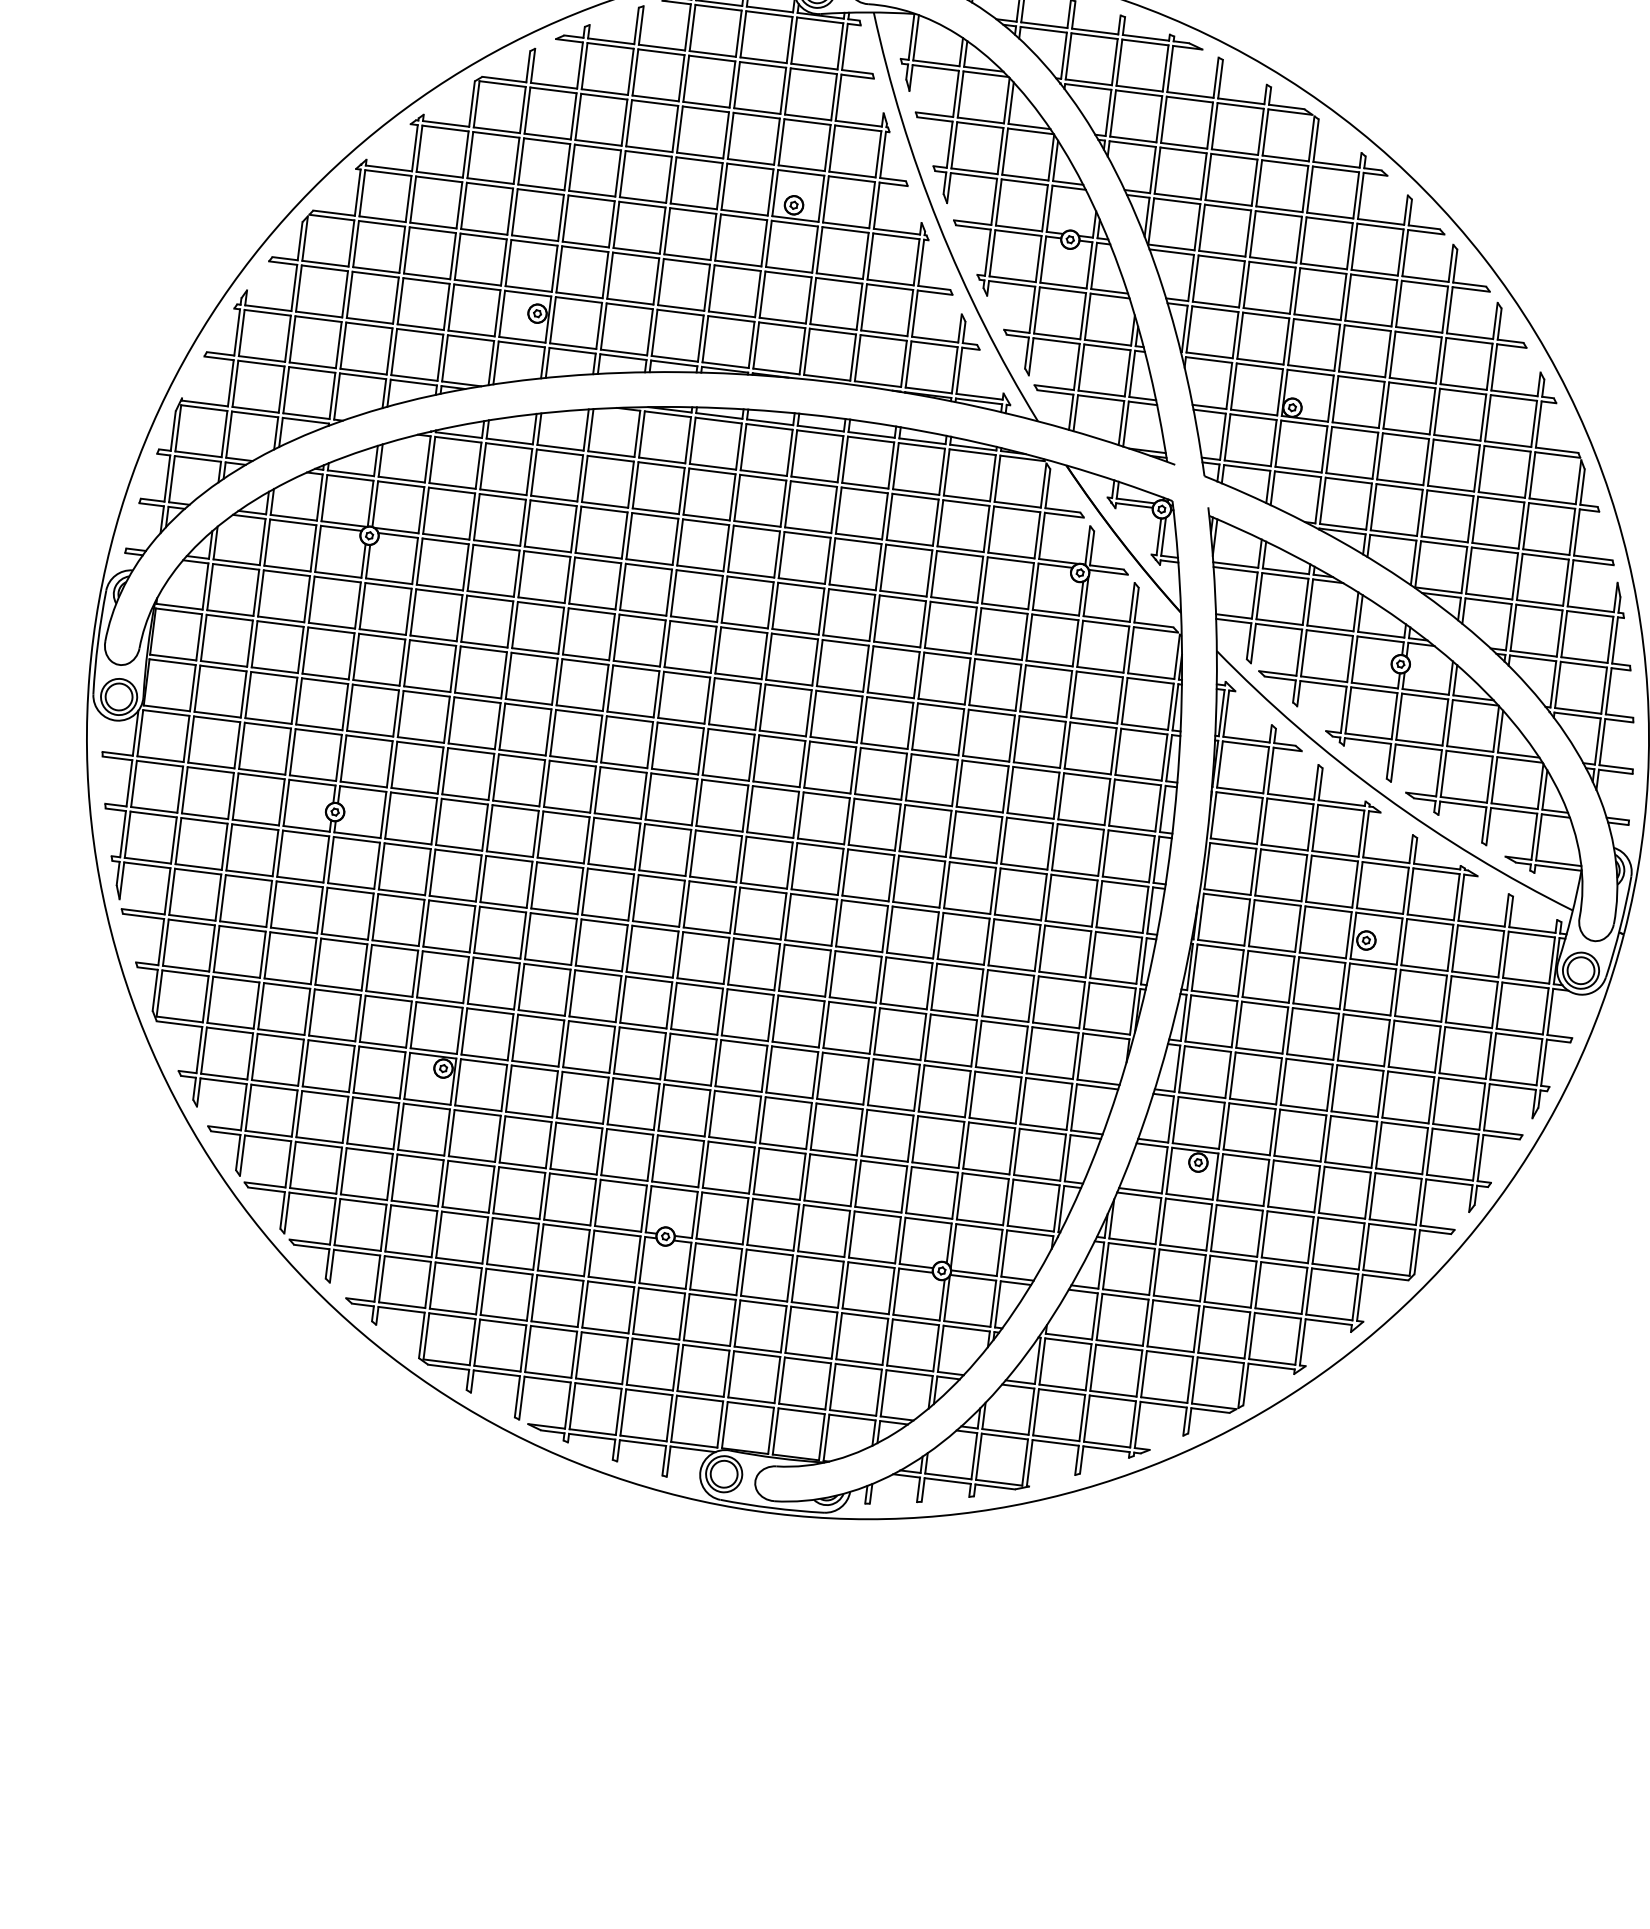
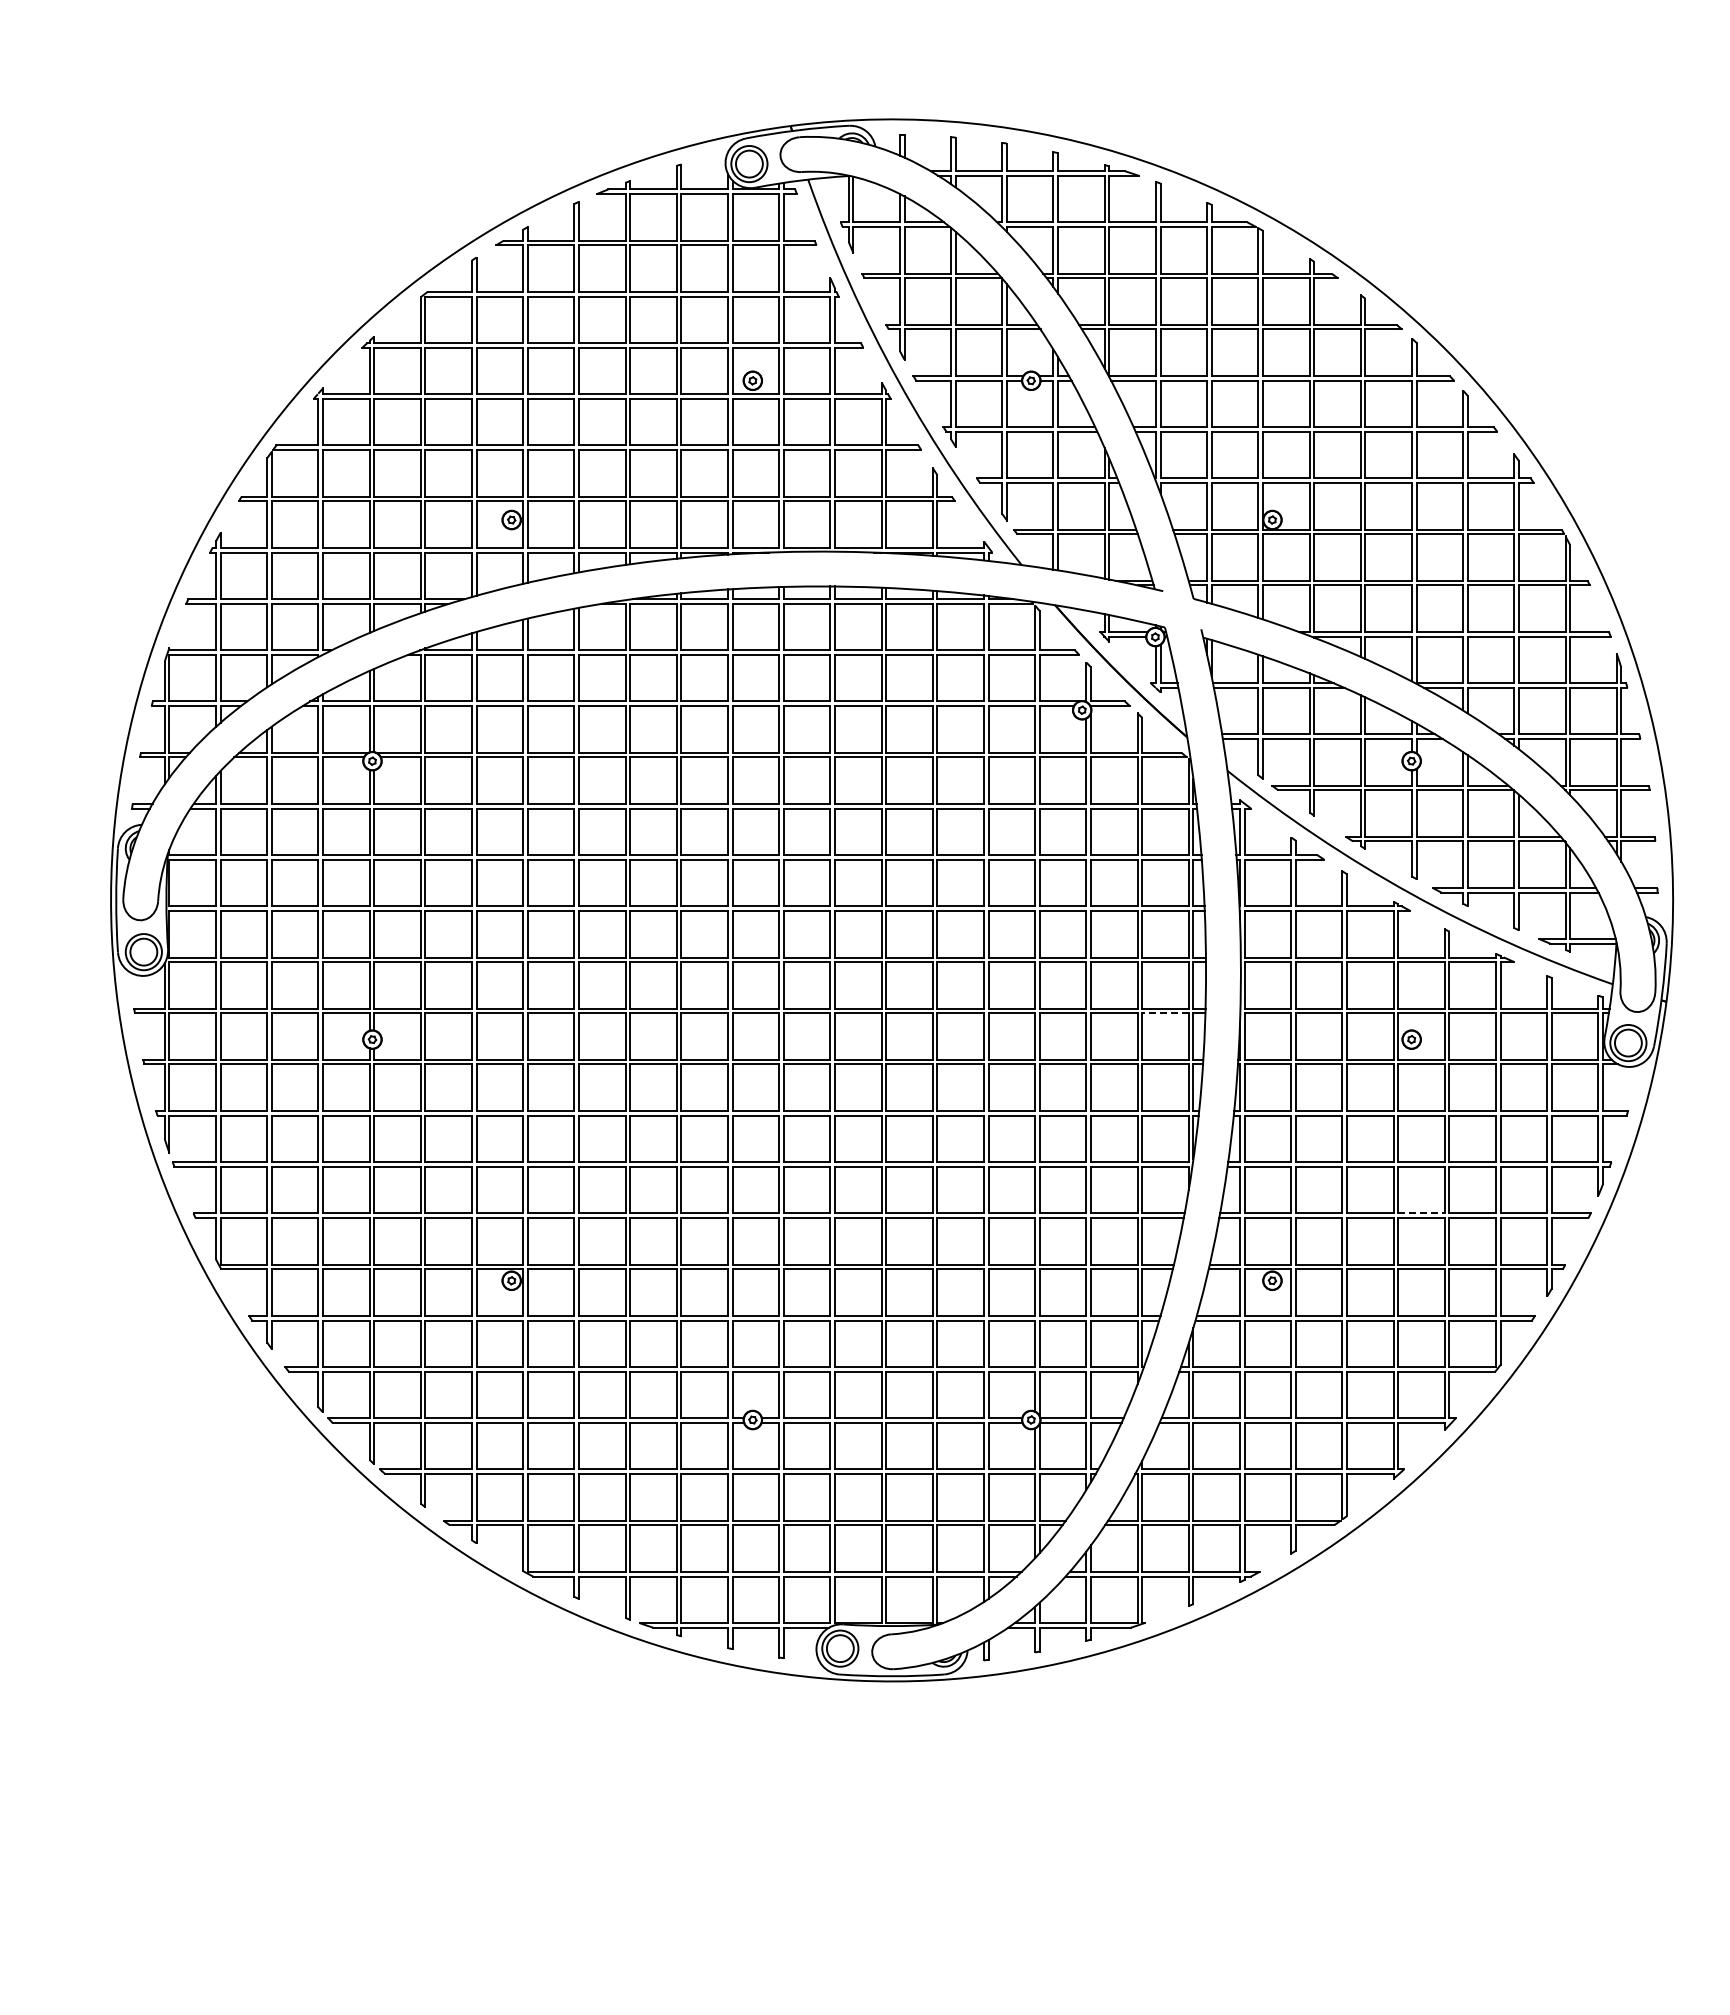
line: (1125, 884) -> (1165, 1013), solid -> dashed
line: (1355, 1114) -> (1422, 1213), solid -> dashed

